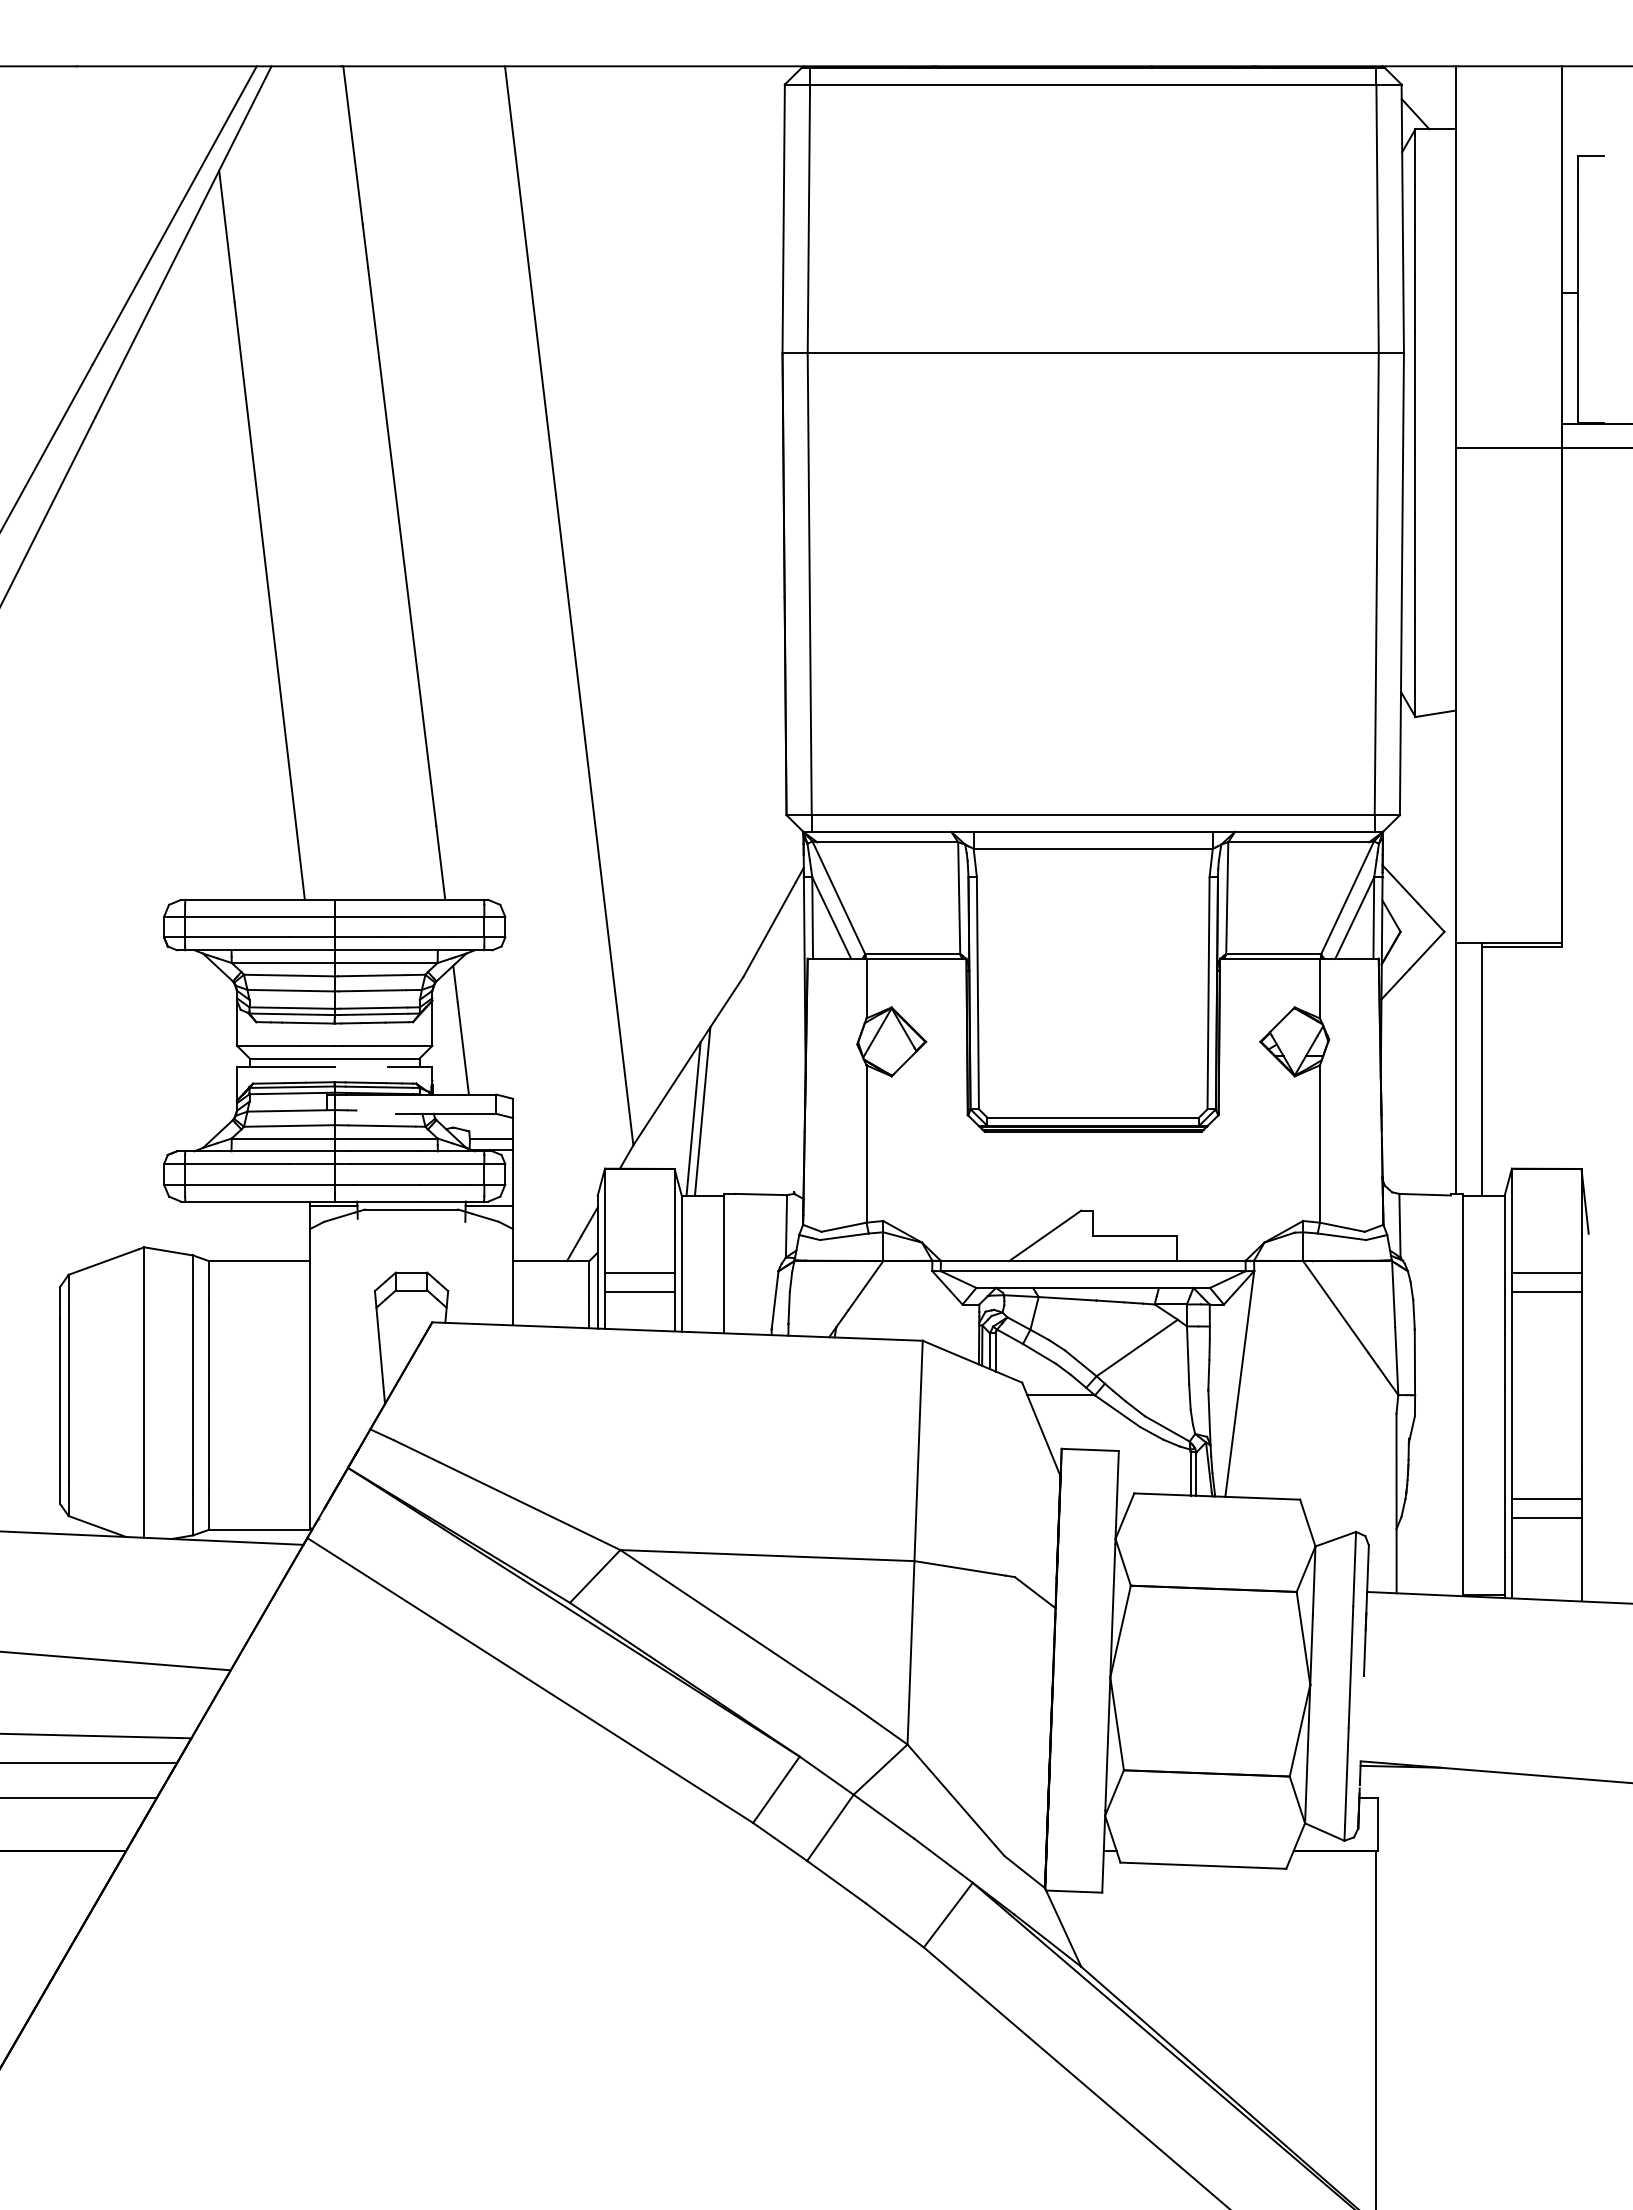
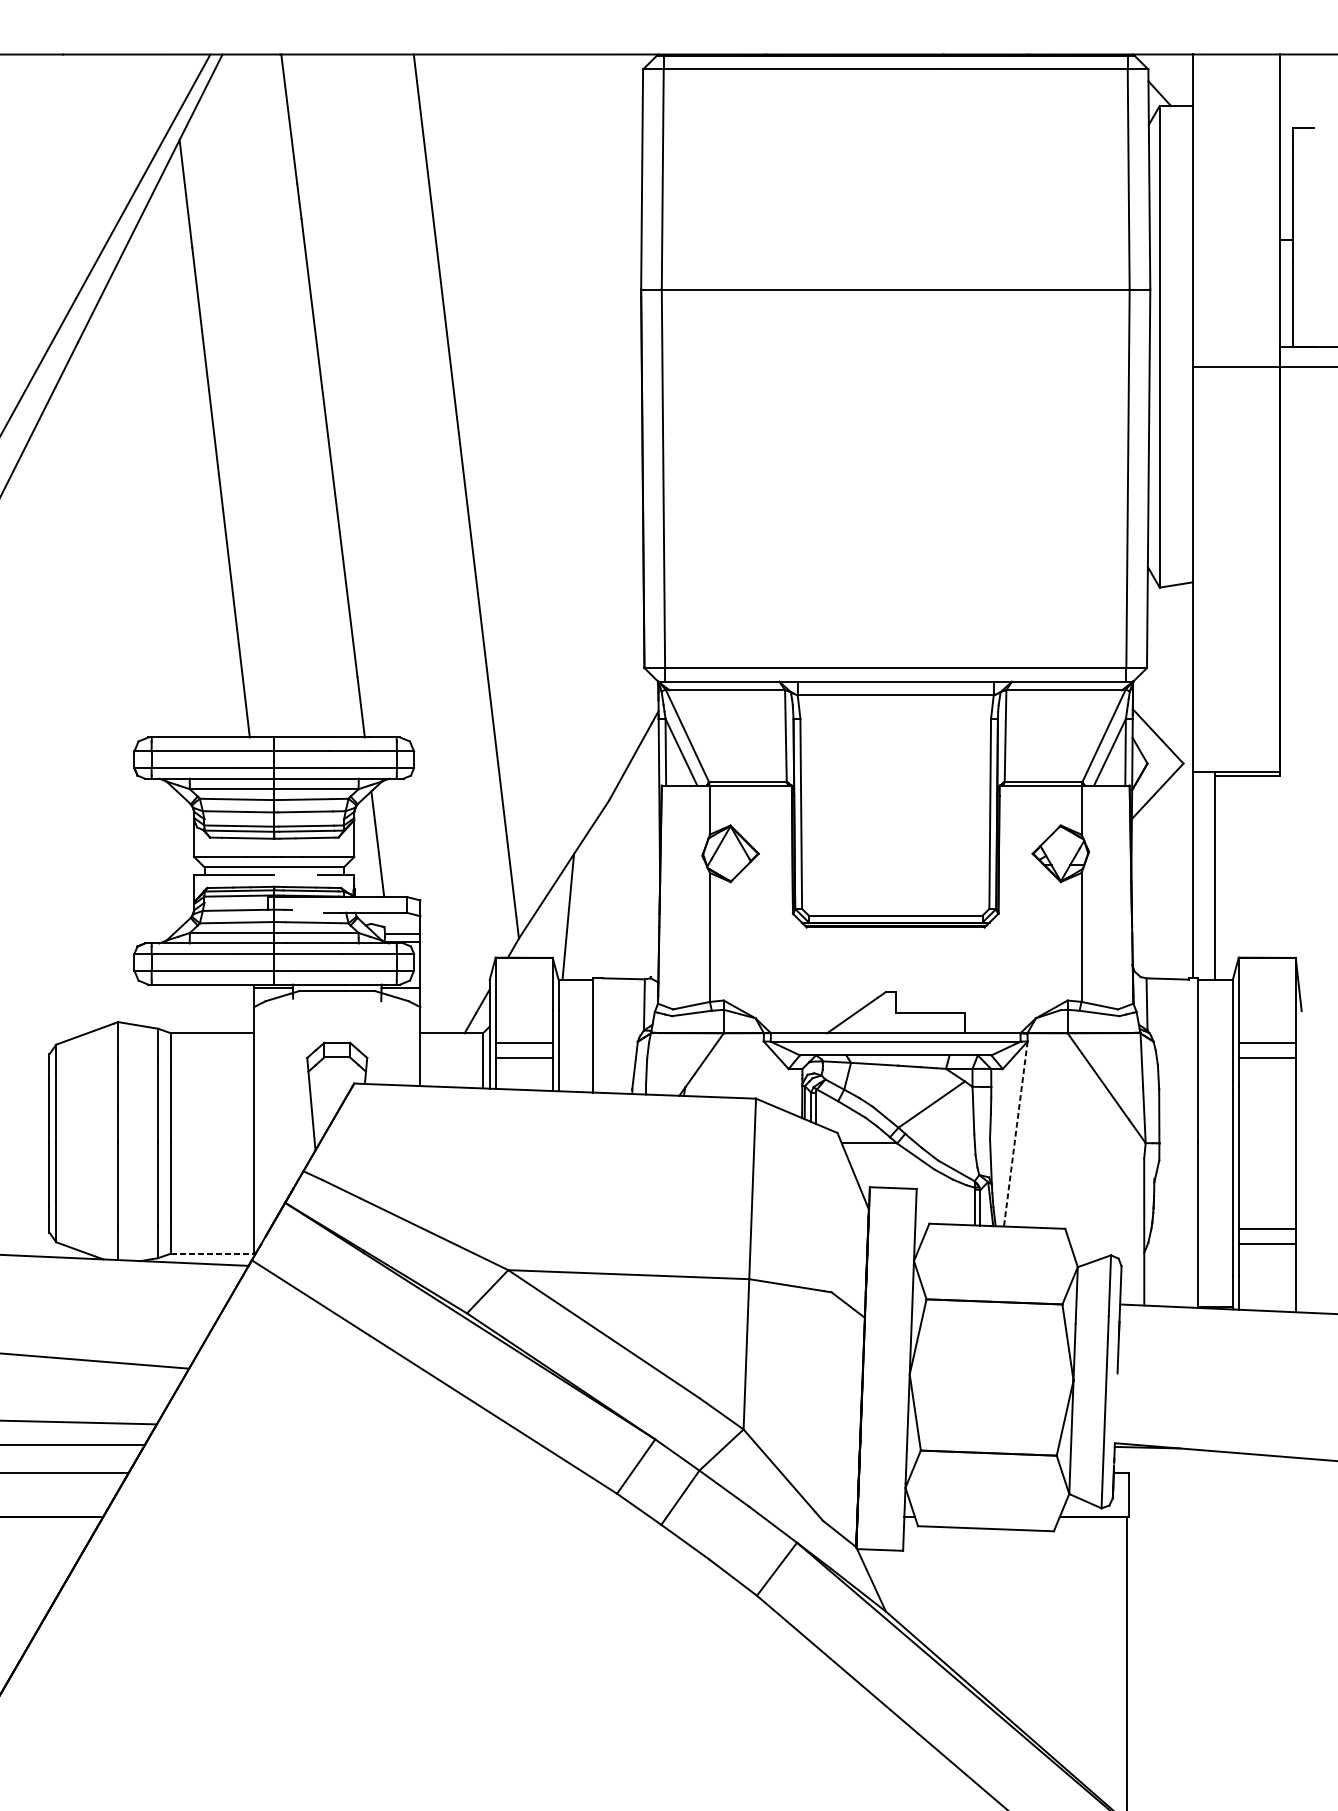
line: (702, 1111) -> (575, 910), removed
line: (1239, 1383) -> (1015, 1133), solid -> dashed
line: (260, 1529) -> (213, 1253), solid -> dashed

